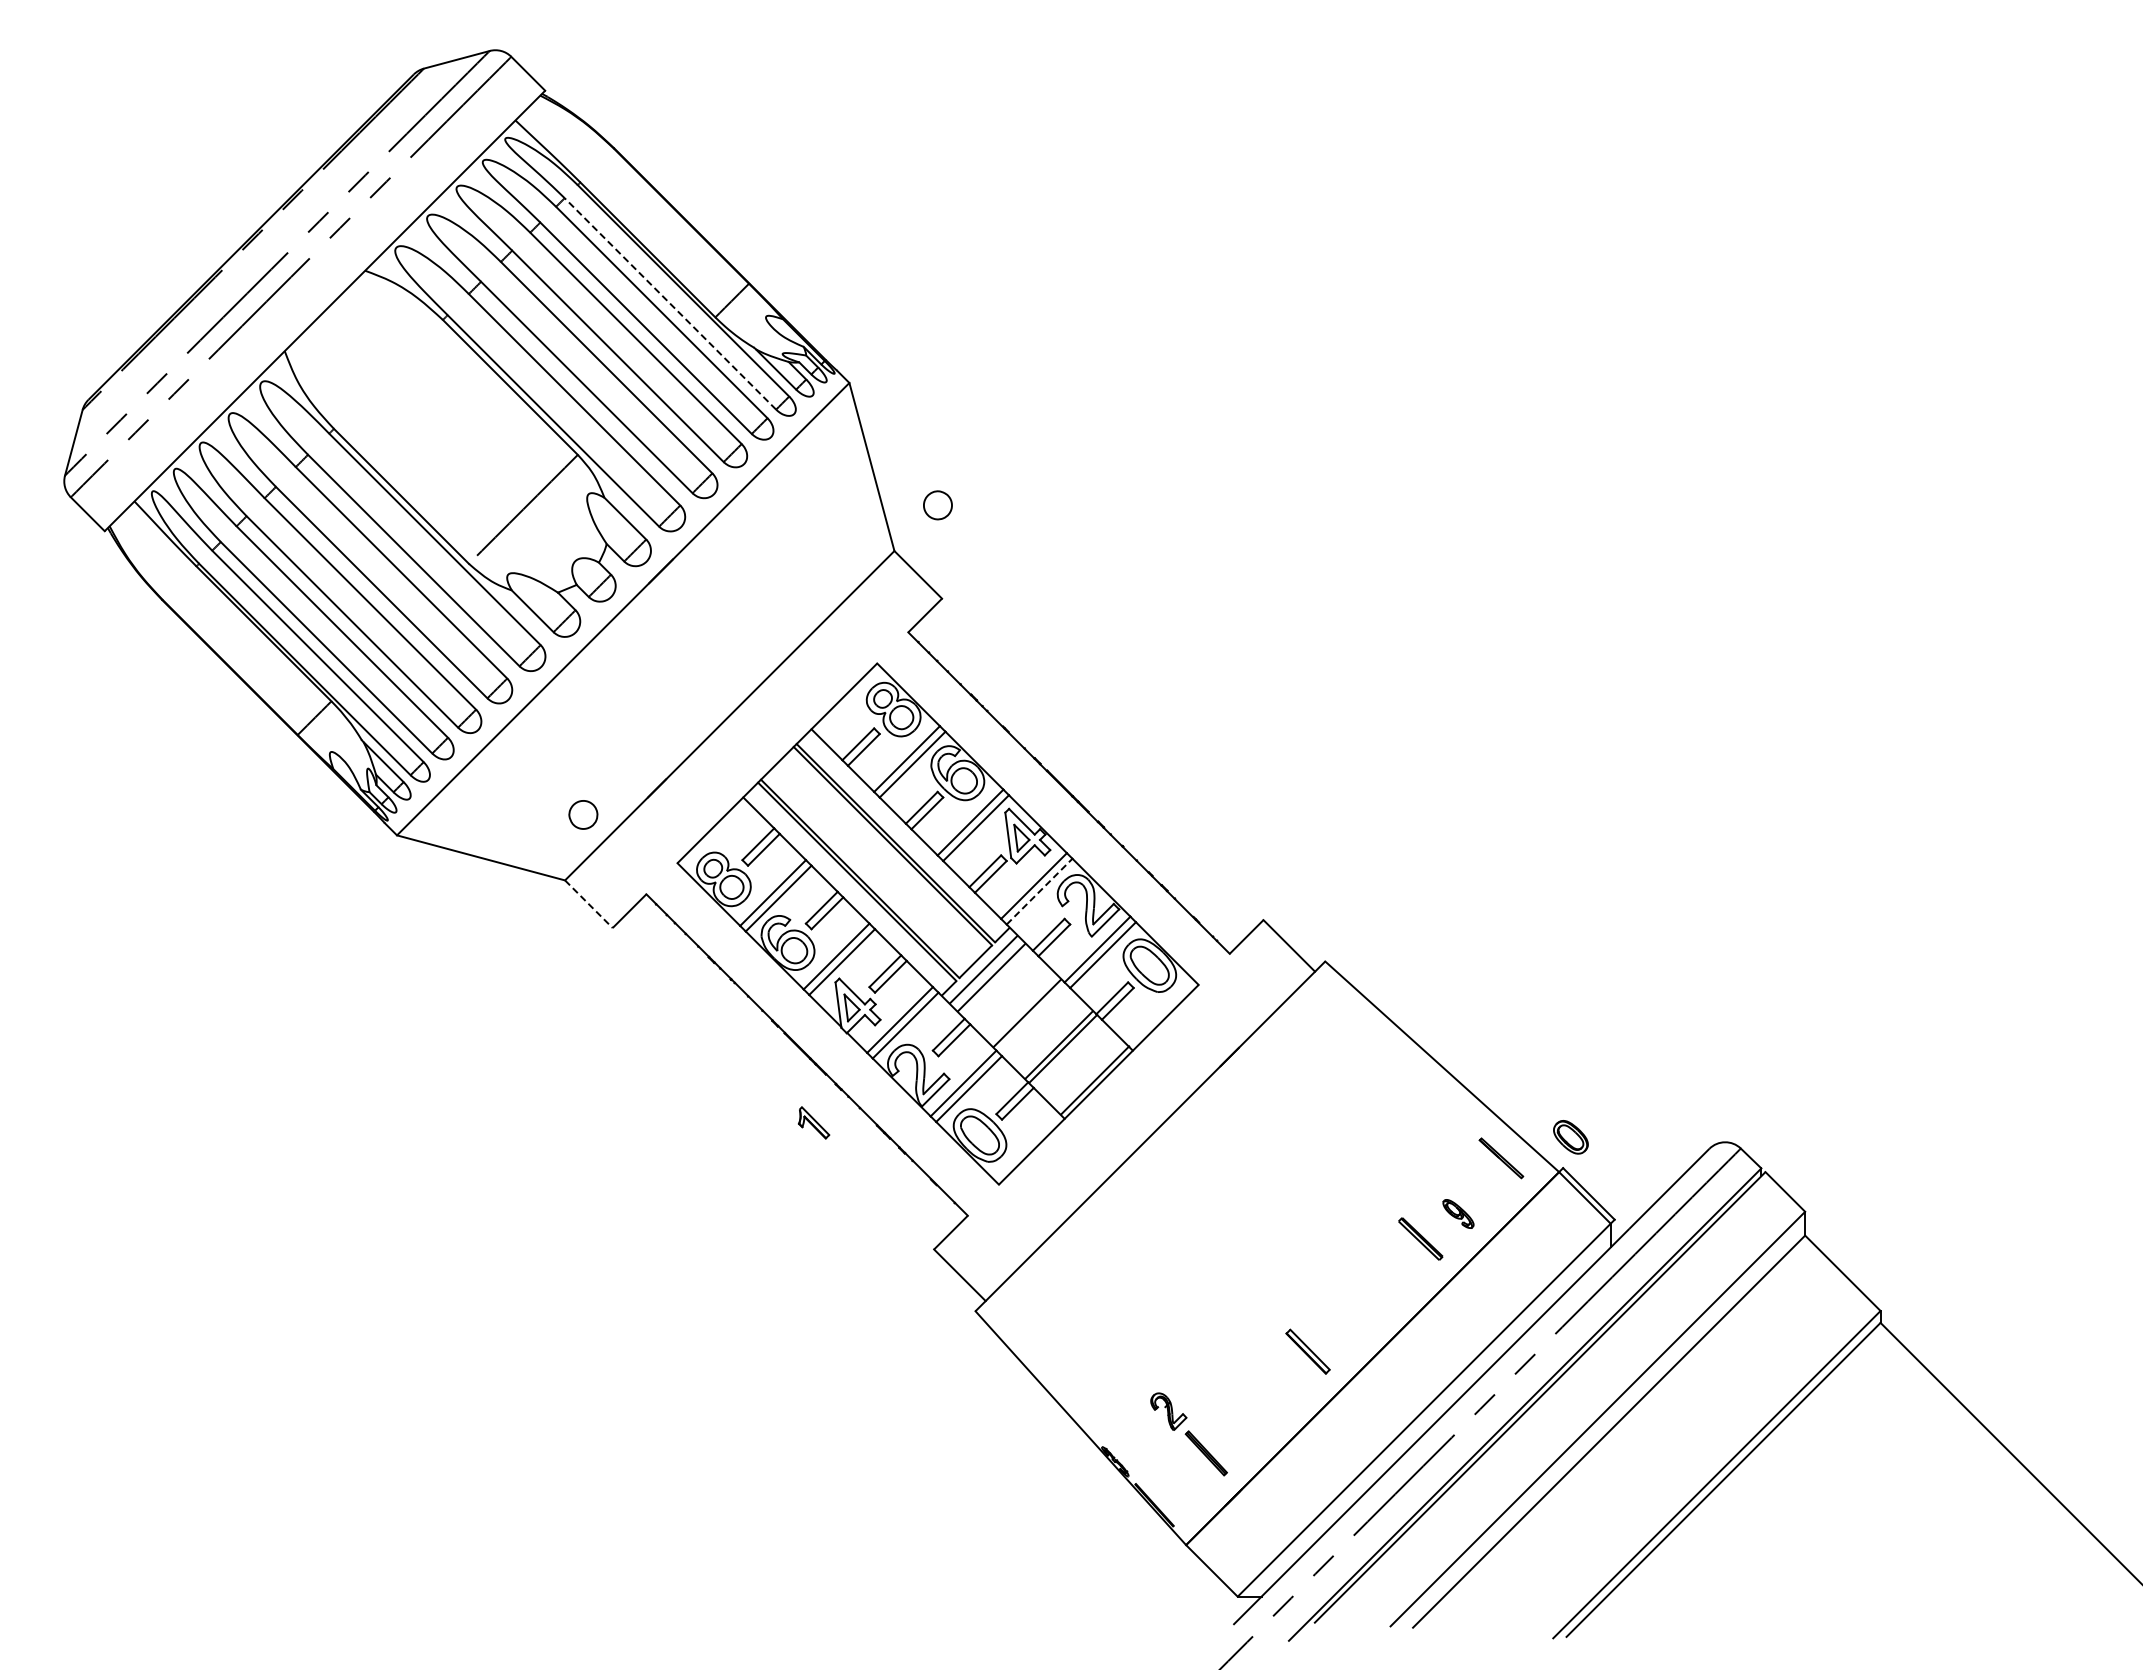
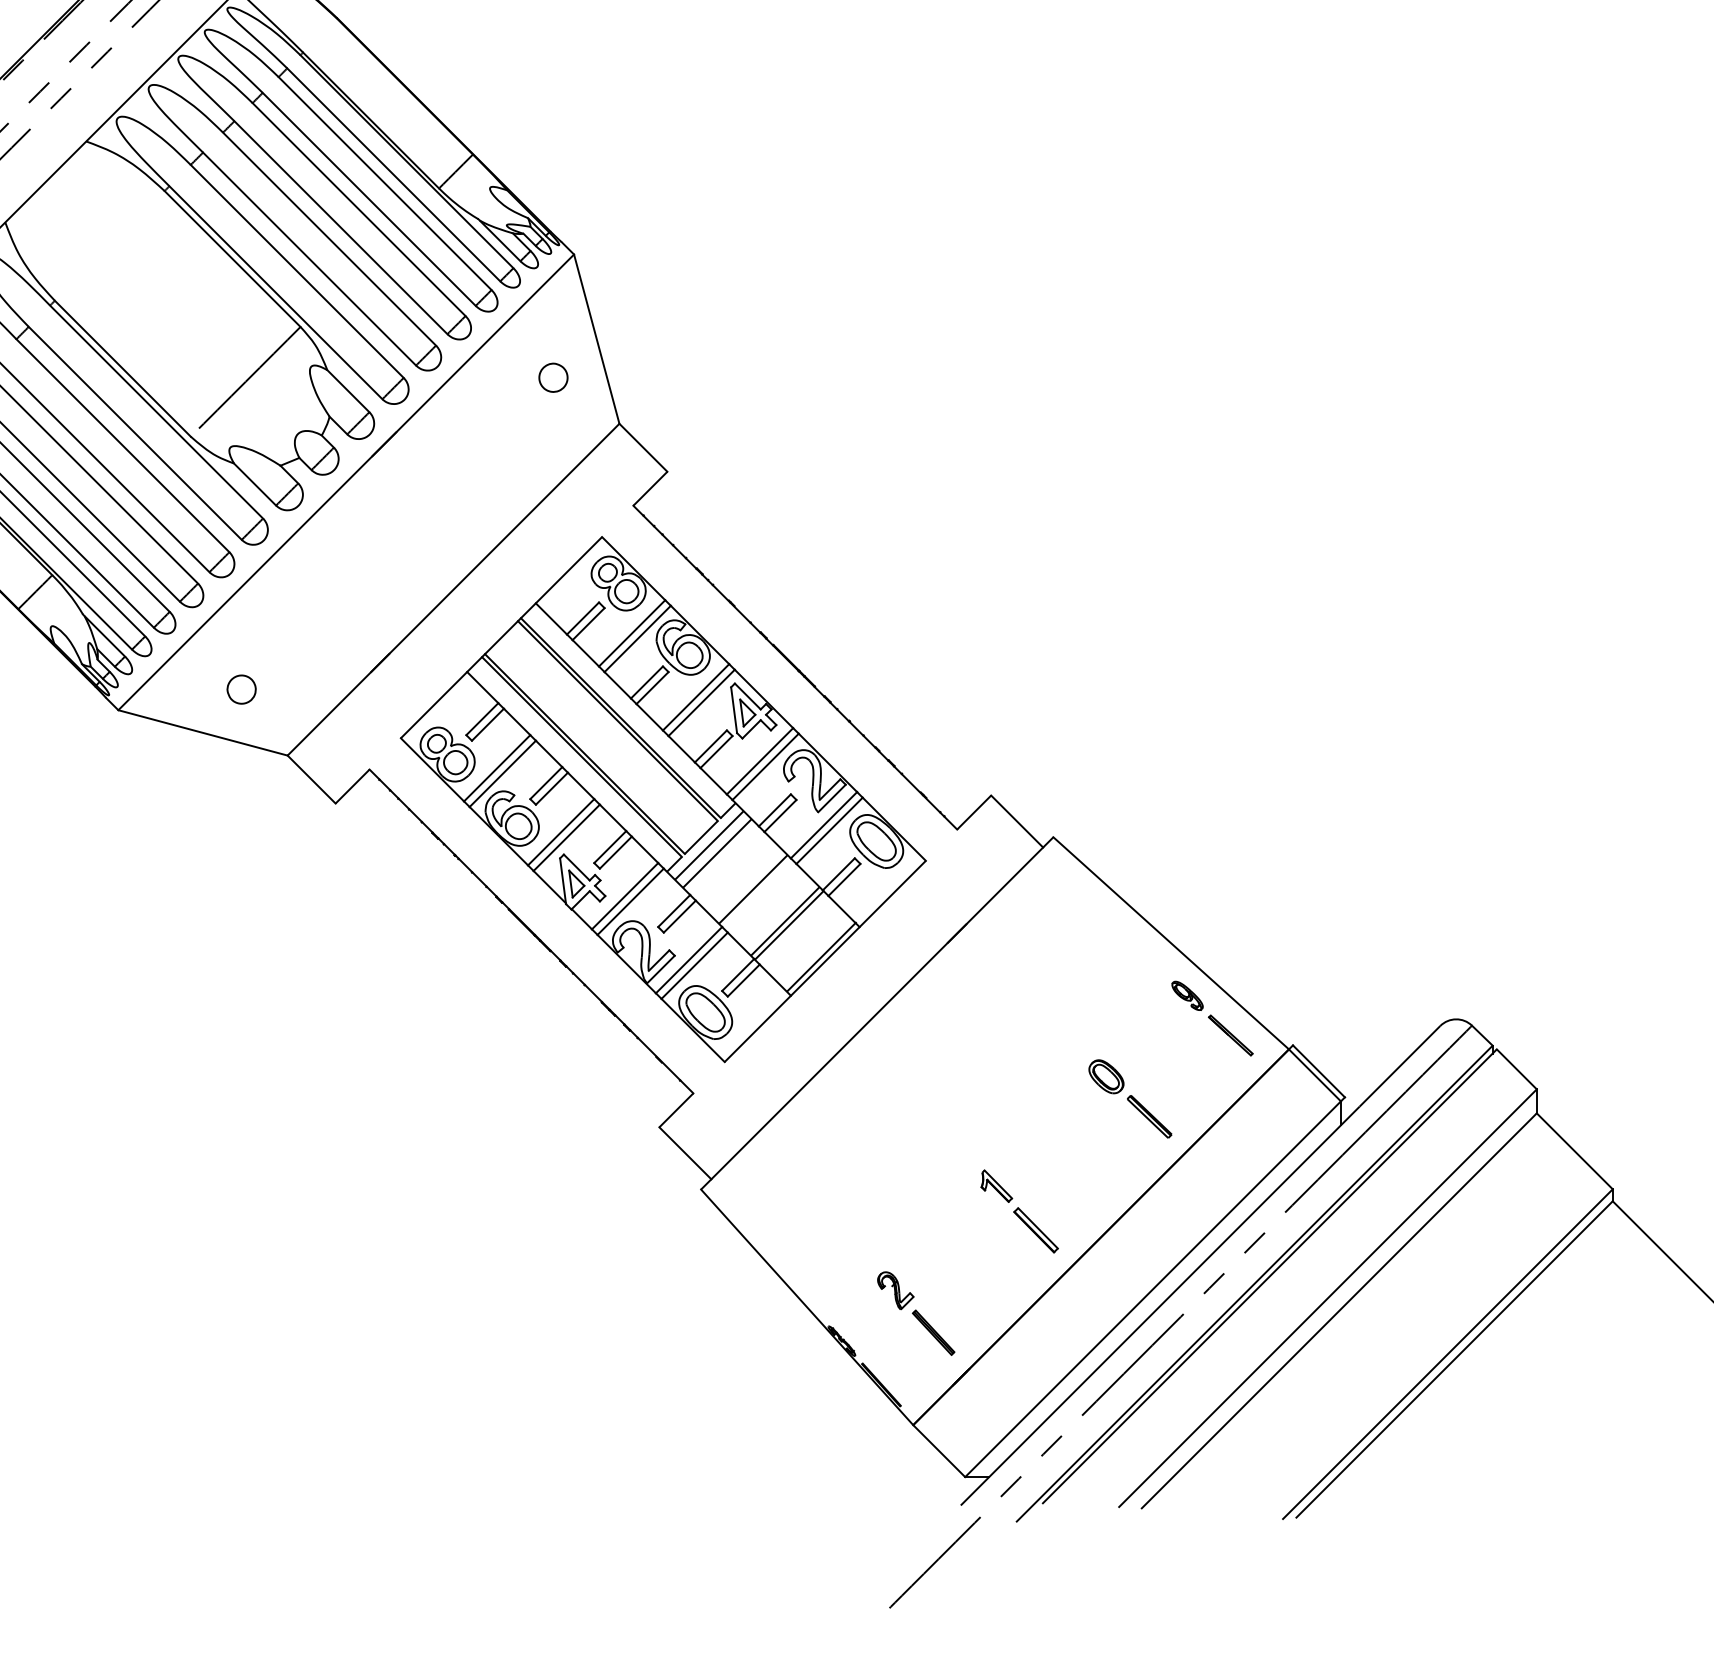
line: (670, 303) -> (393, 174), dashed -> solid
part: (937, 505) -> (553, 377), moved
part: (583, 814) -> (241, 689), moved
line: (1039, 891) -> (765, 766), dashed -> solid
line: (588, 904) -> (311, 779), dashed -> solid
part: (814, 1122) -> (997, 1185), moved
part: (1570, 1137) -> (1106, 1076), moved
part: (1458, 1213) -> (1187, 995), moved

